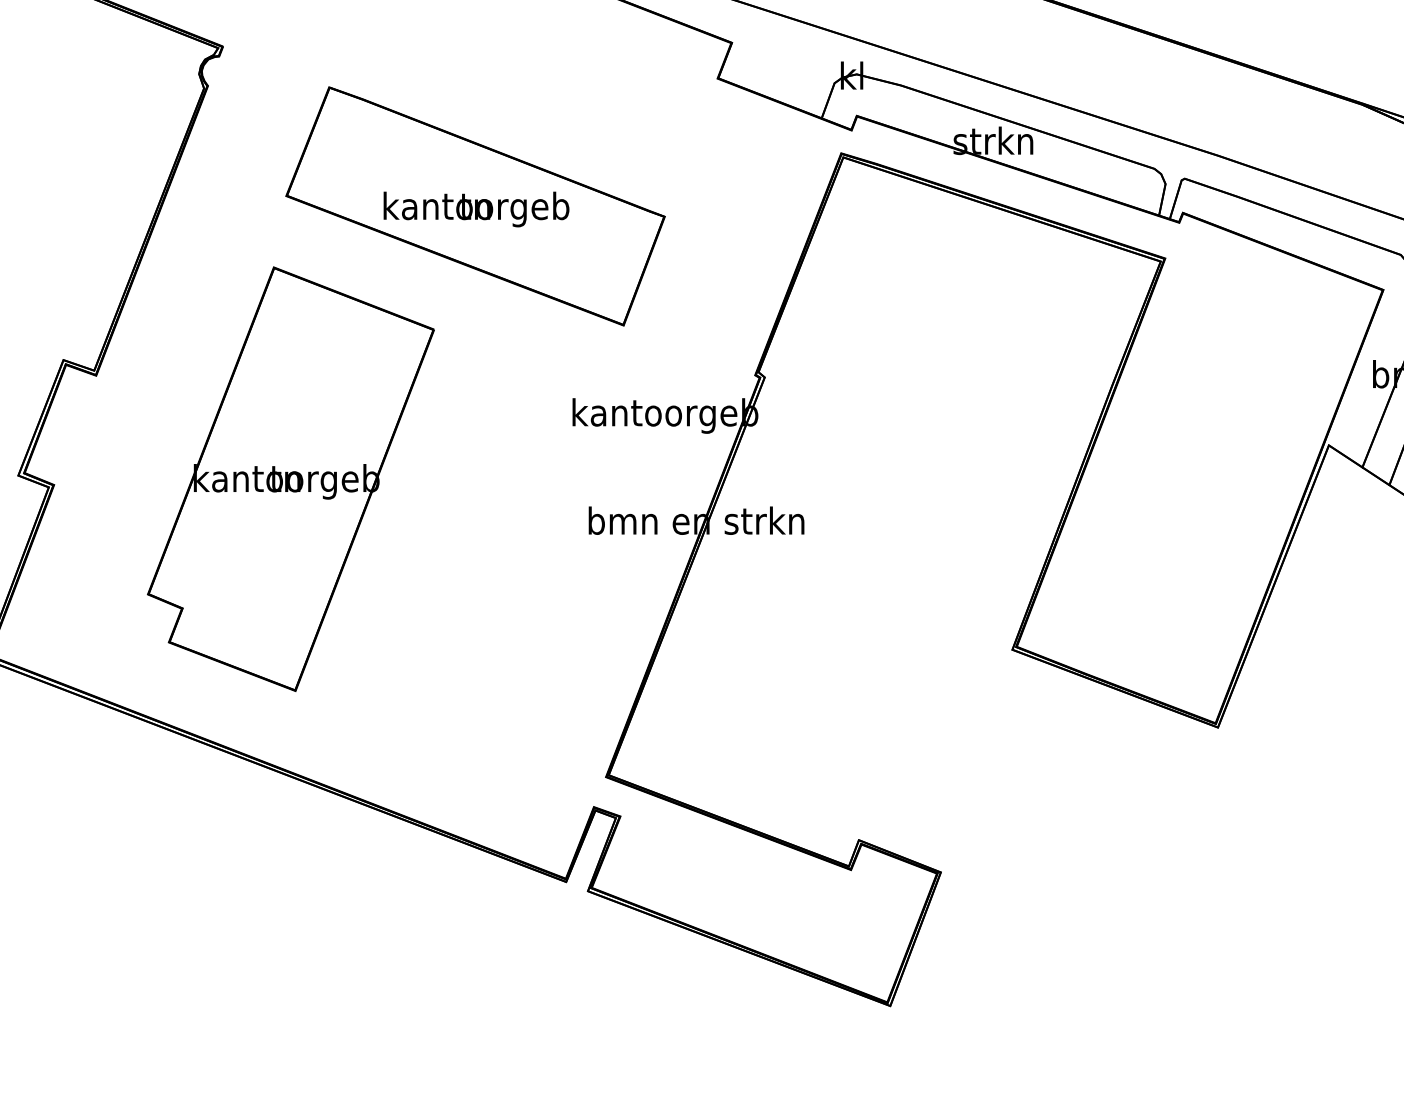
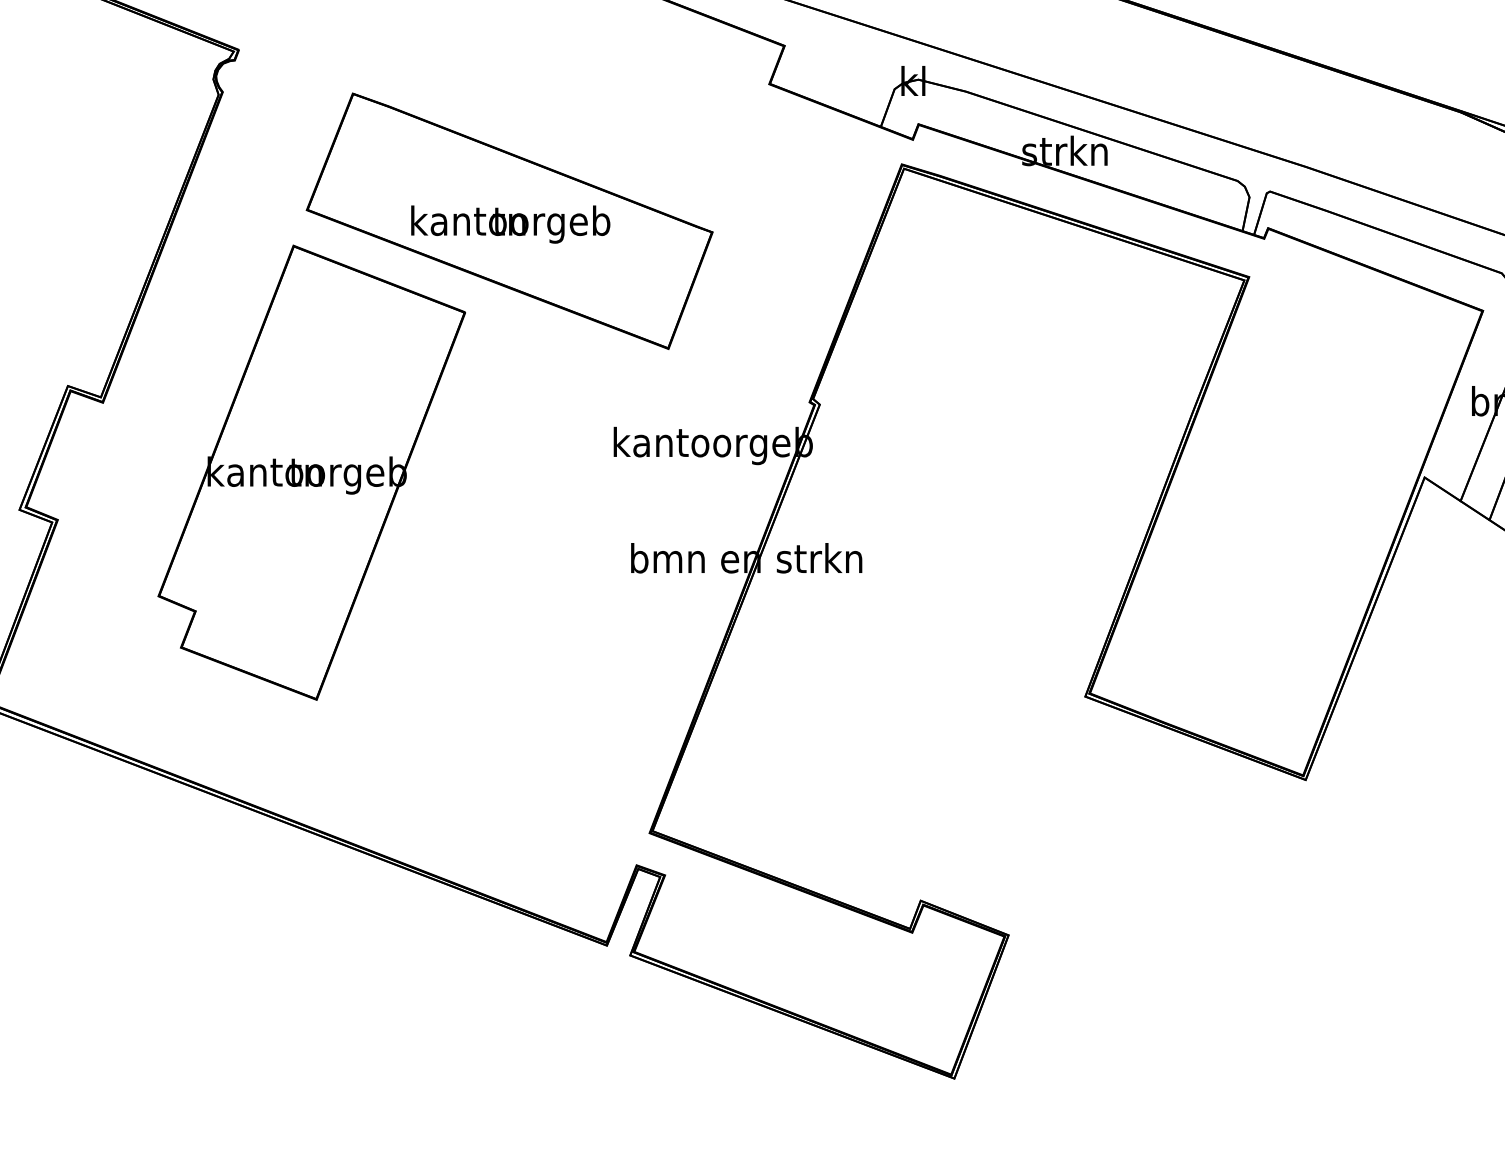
part: (290, 478) -> (311, 472), moved

